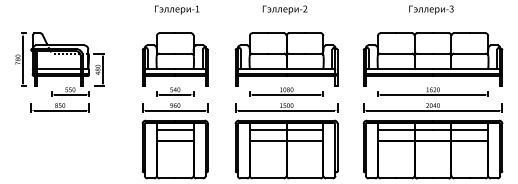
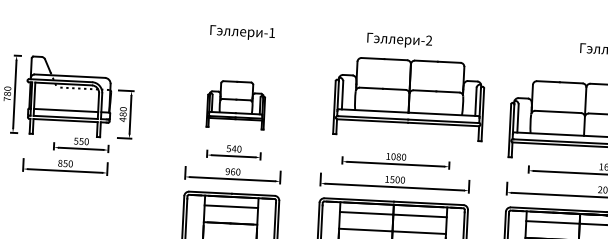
part: (174, 59) -> (235, 104), size x0.6
part: (286, 59) -> (409, 98), moved

